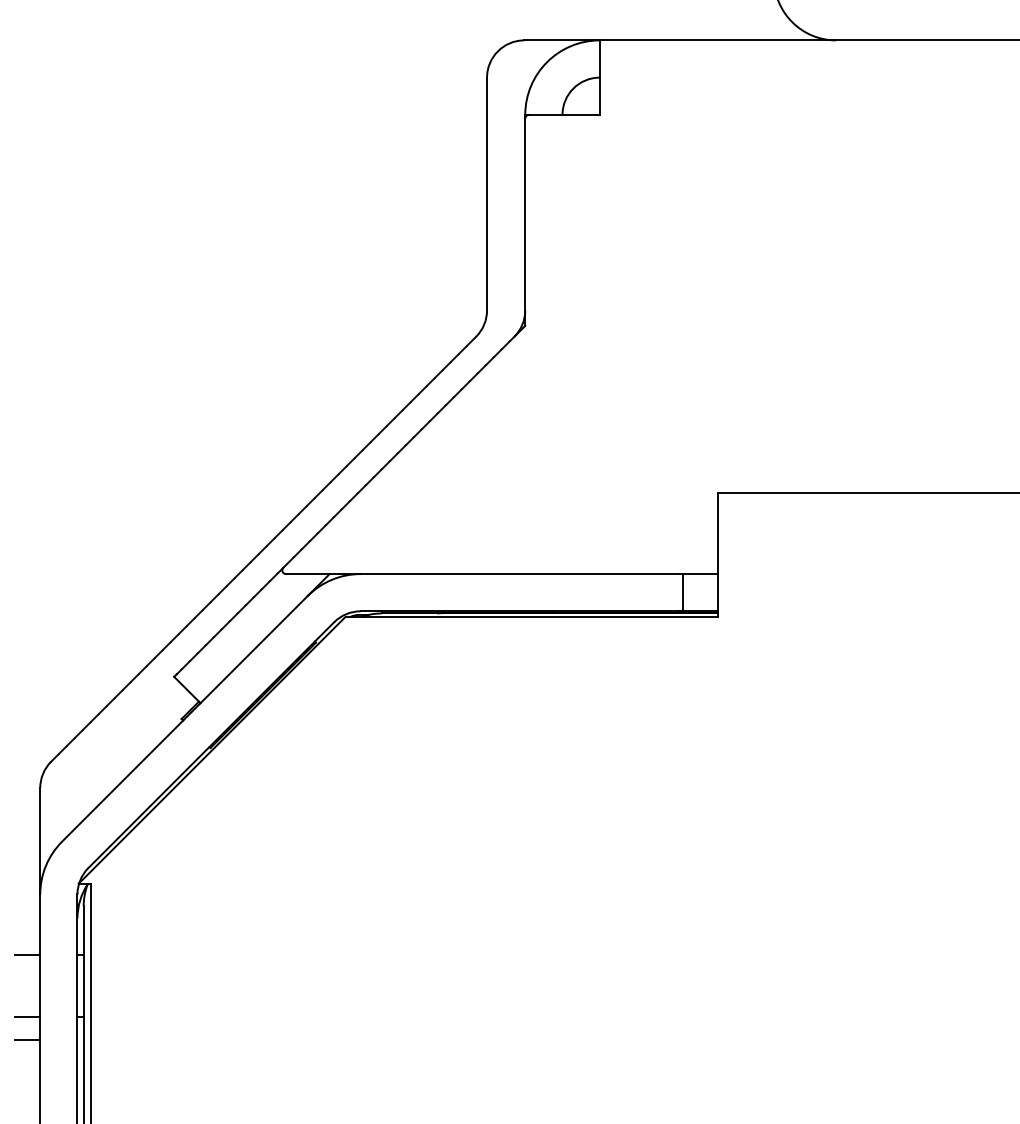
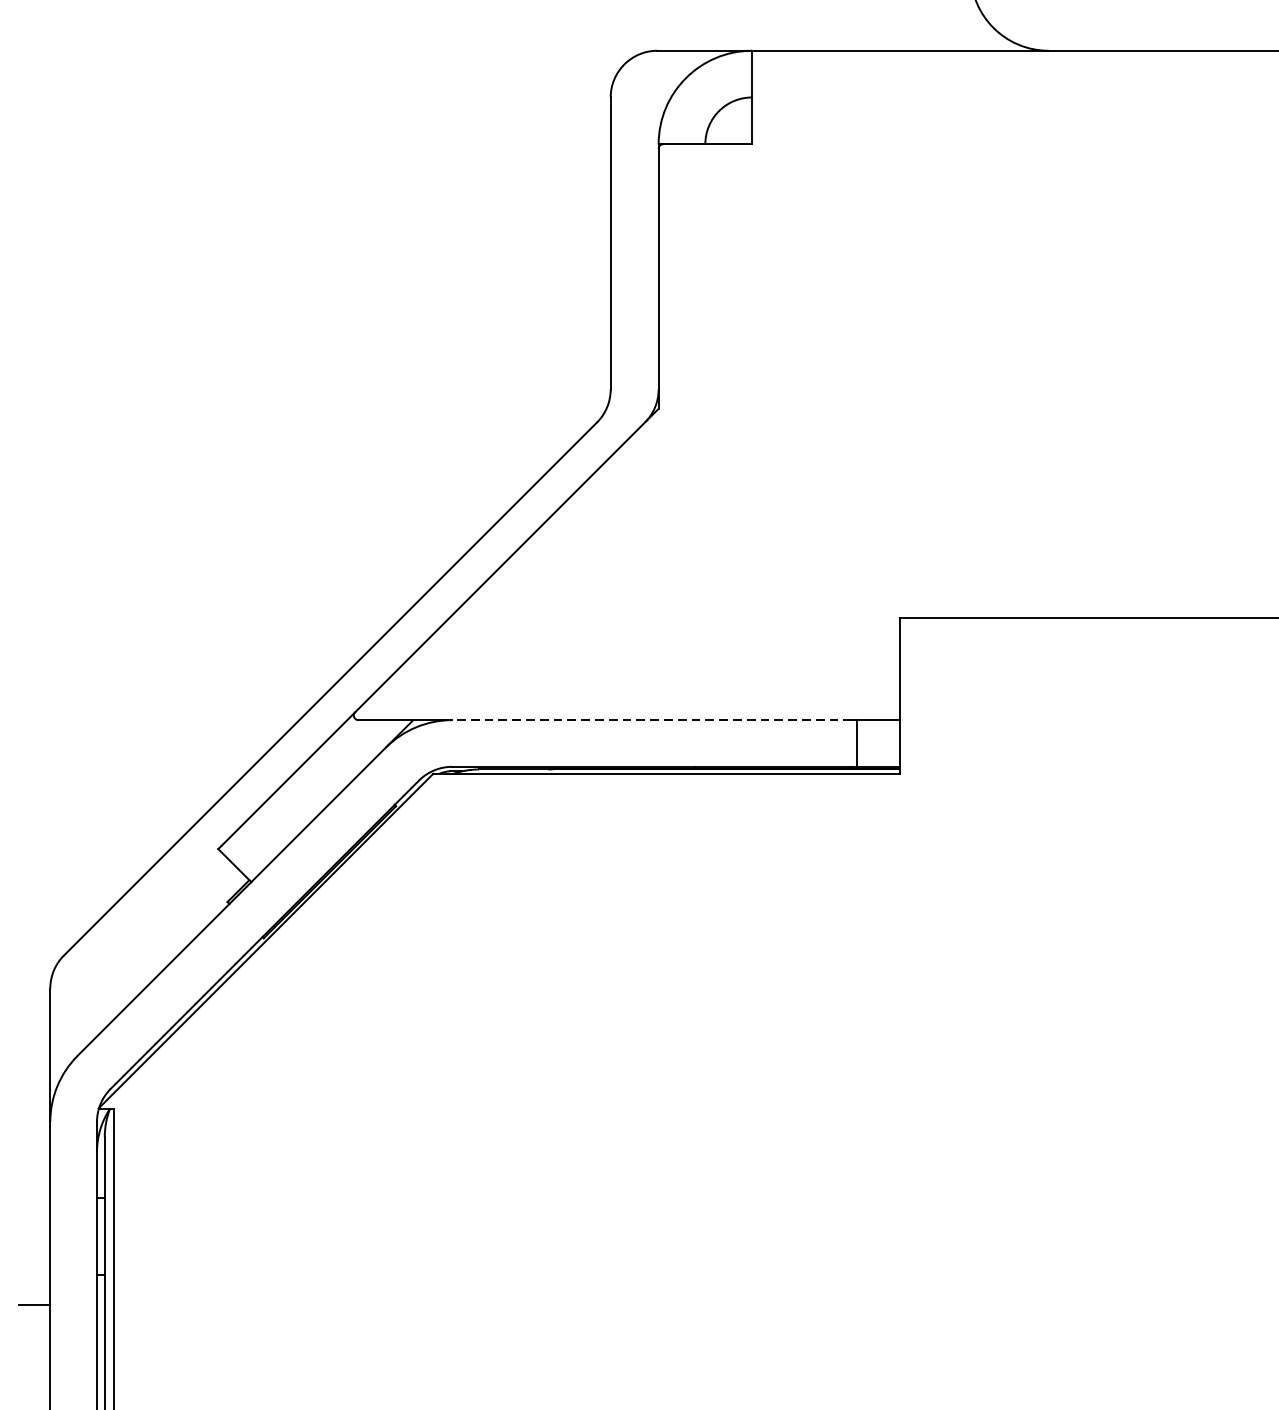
line: (519, 574) -> (651, 720), solid -> dashed
line: (27, 954) -> (34, 1197), removed
line: (27, 1016) -> (34, 1275), removed

